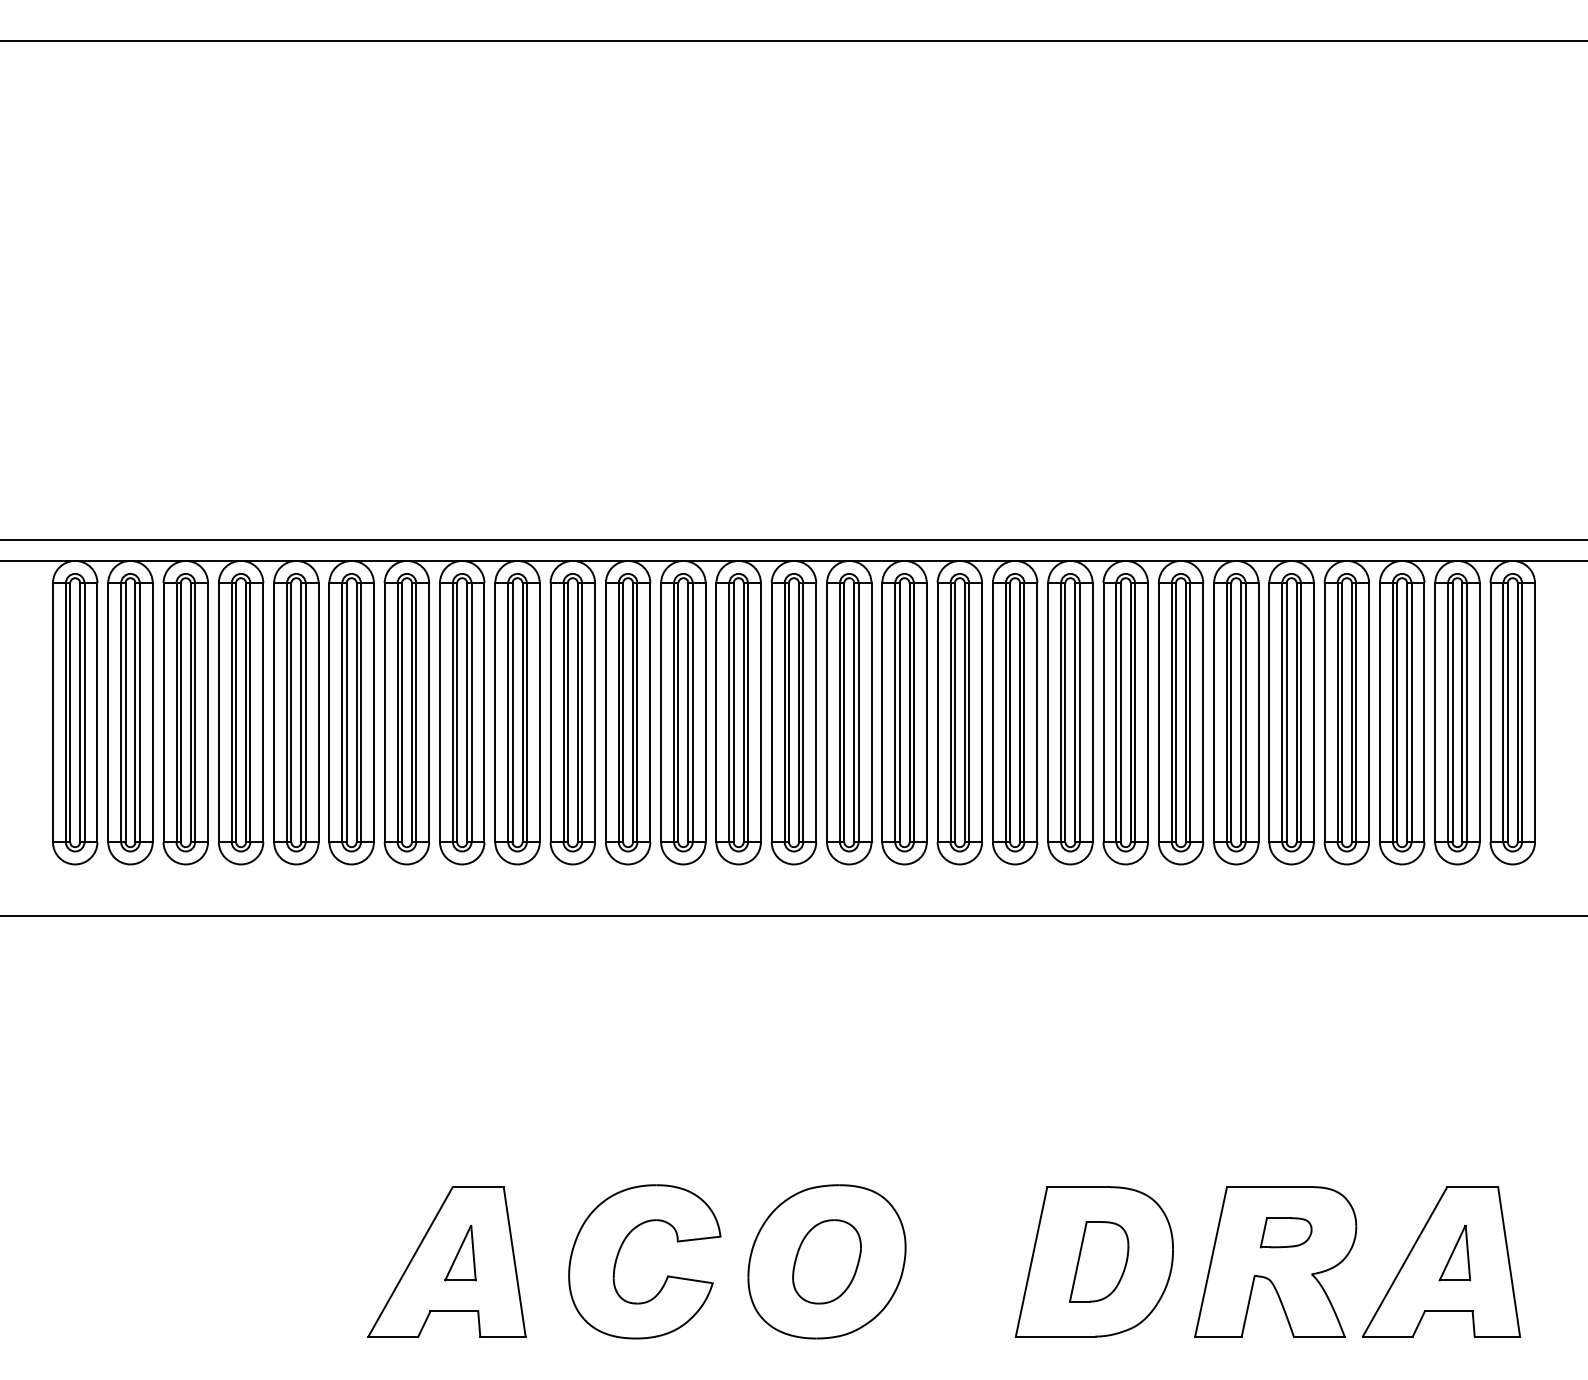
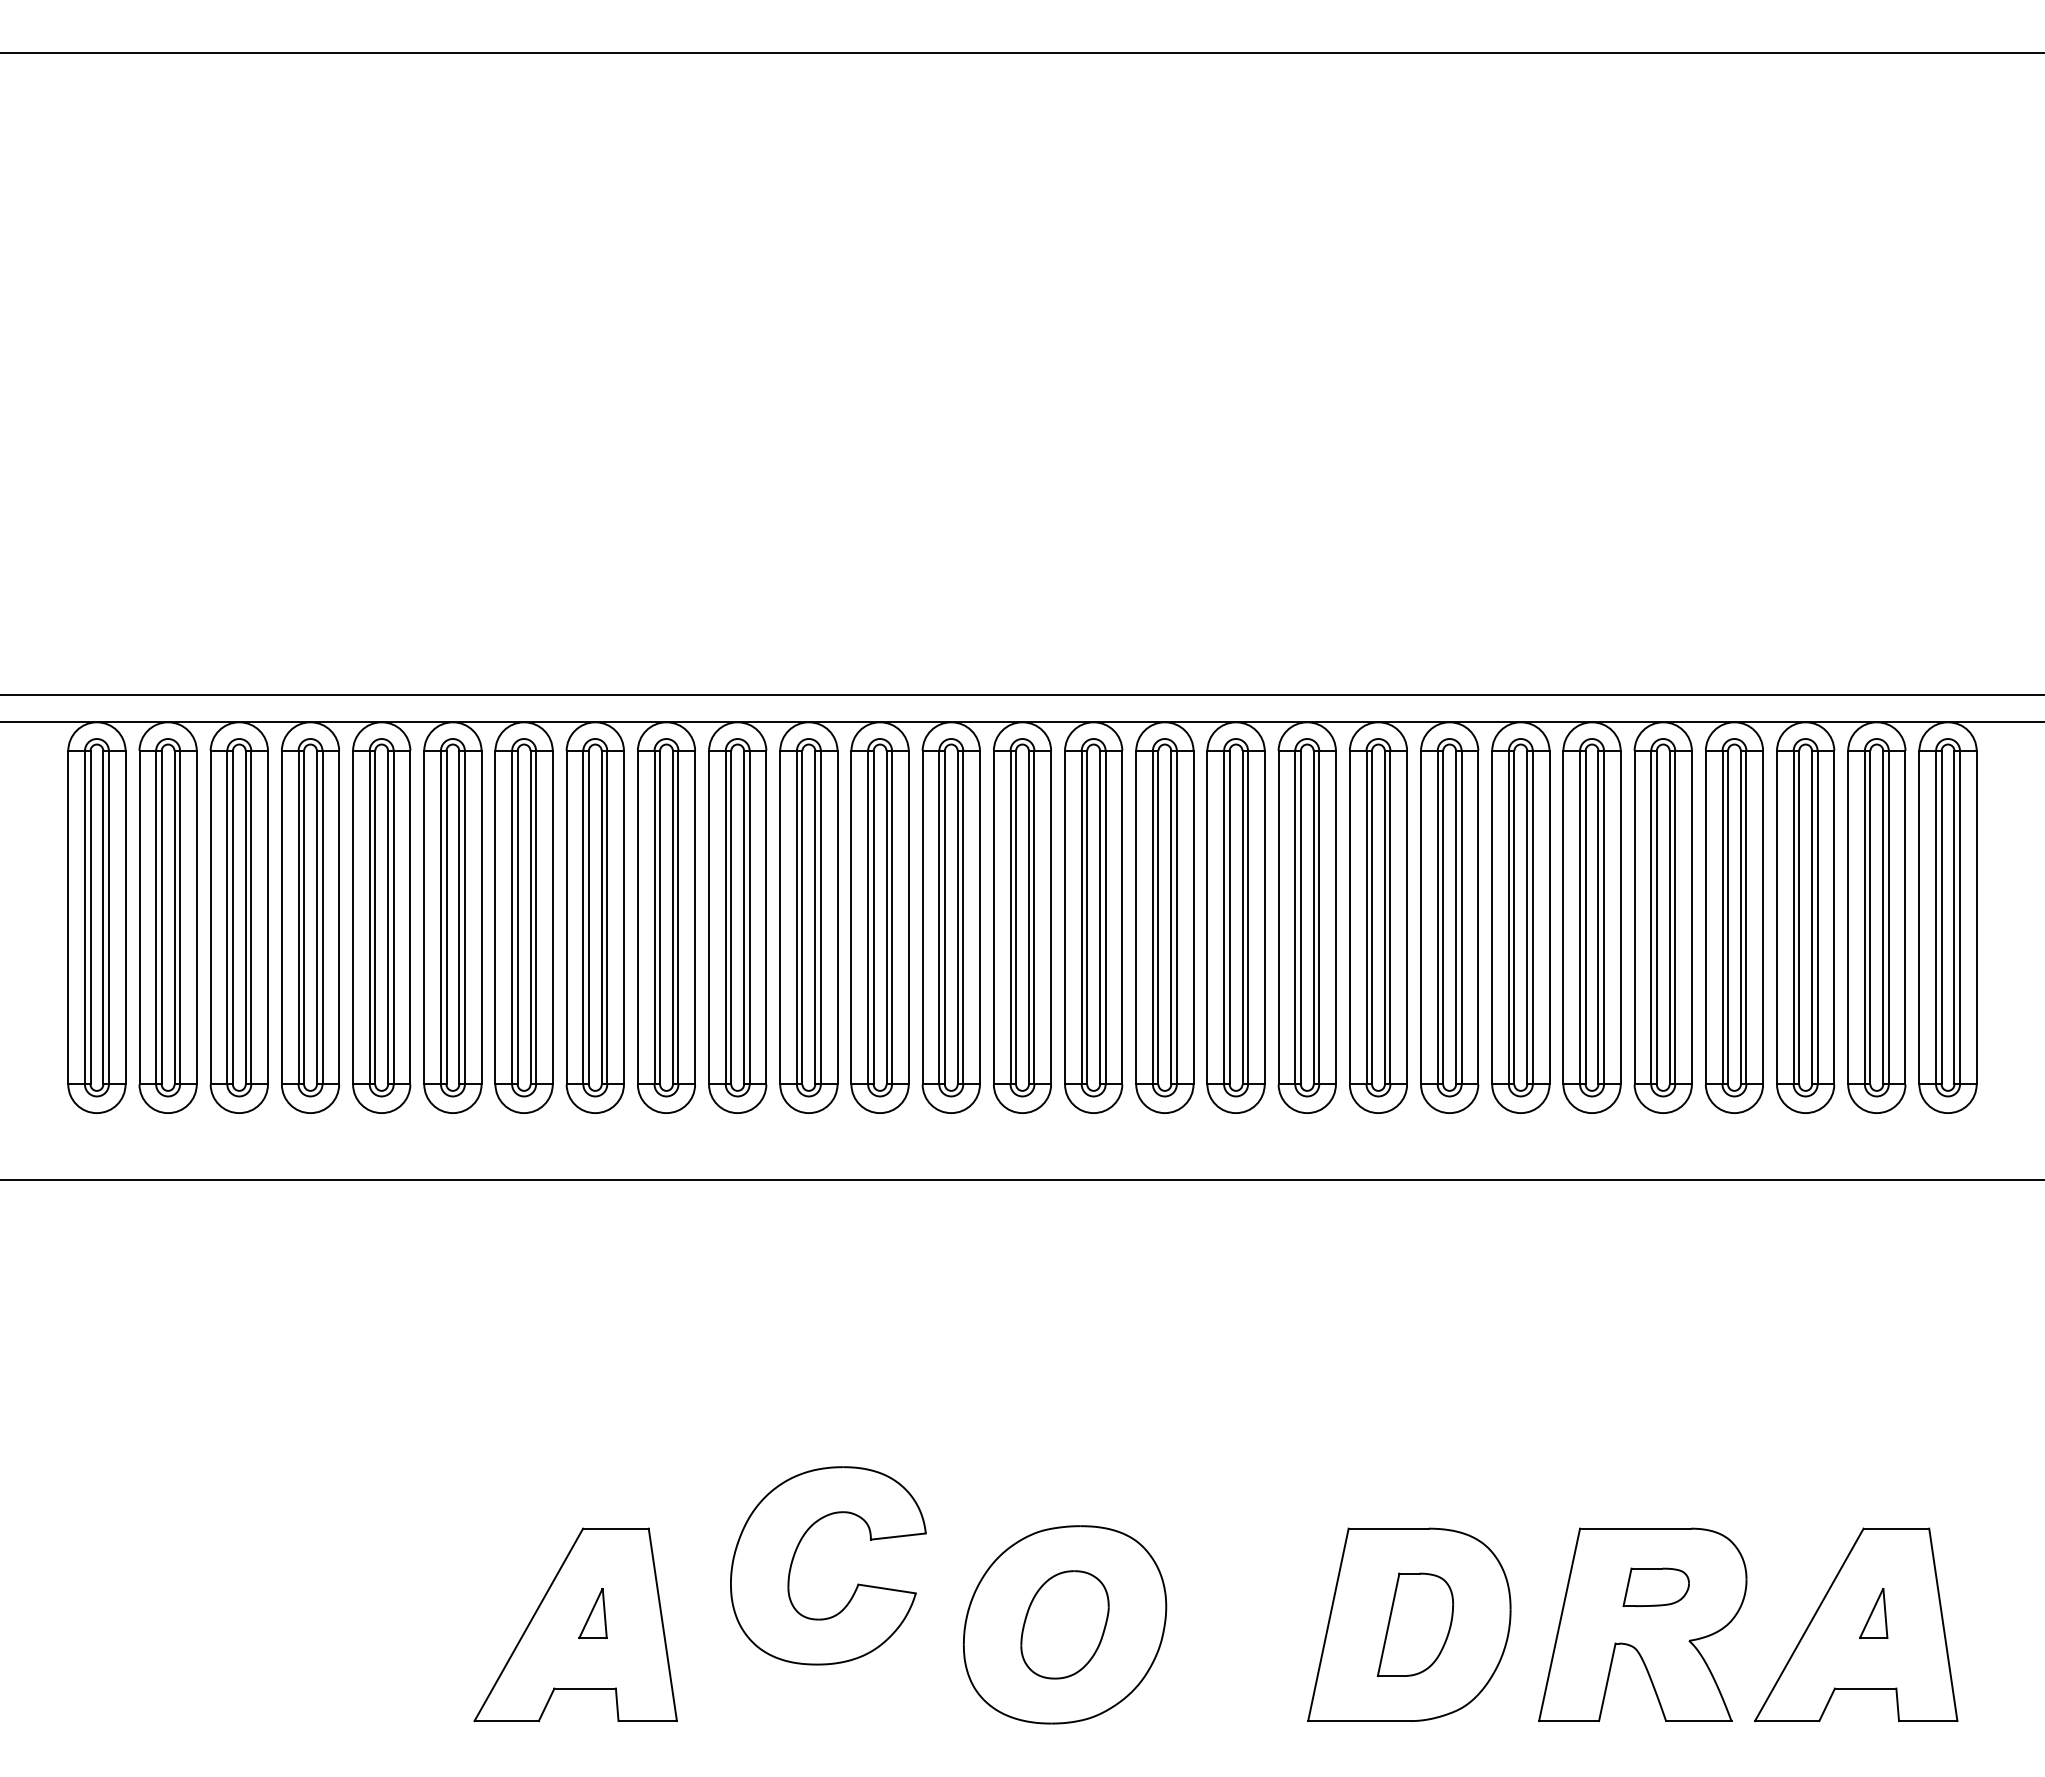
part: (460, 1253) -> (592, 1613), size x0.7
part: (1454, 1253) -> (1873, 1613), size x0.7
part: (667, 1275) -> (857, 1583), moved

